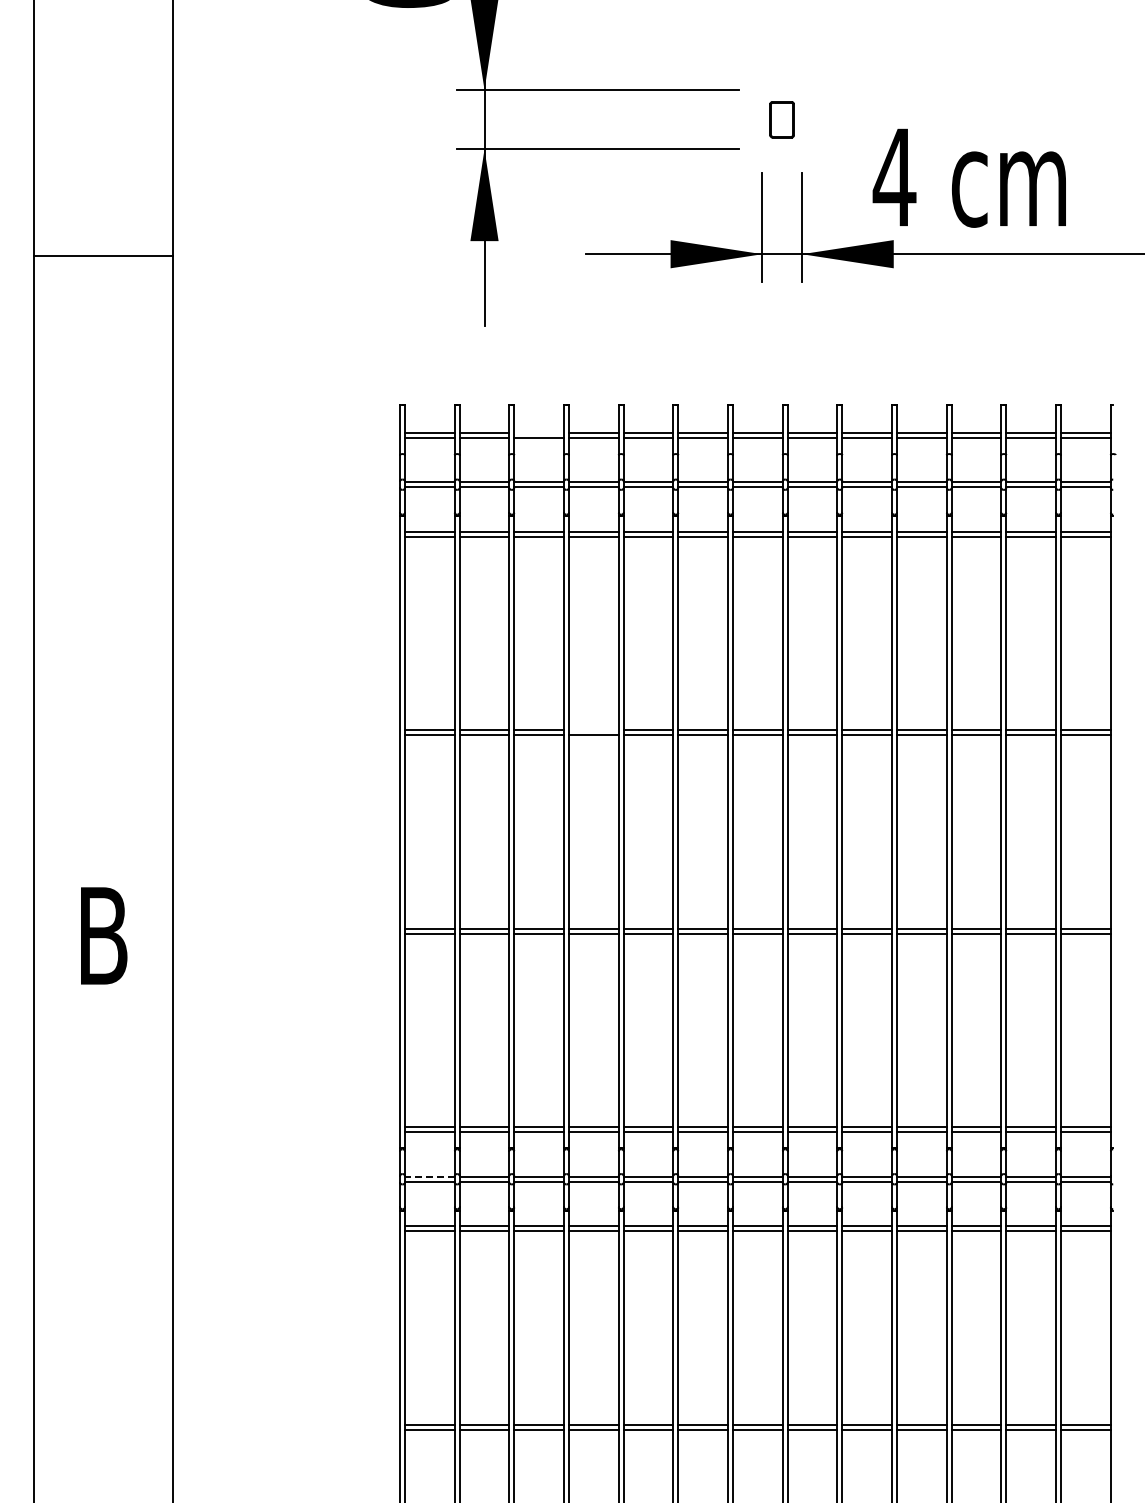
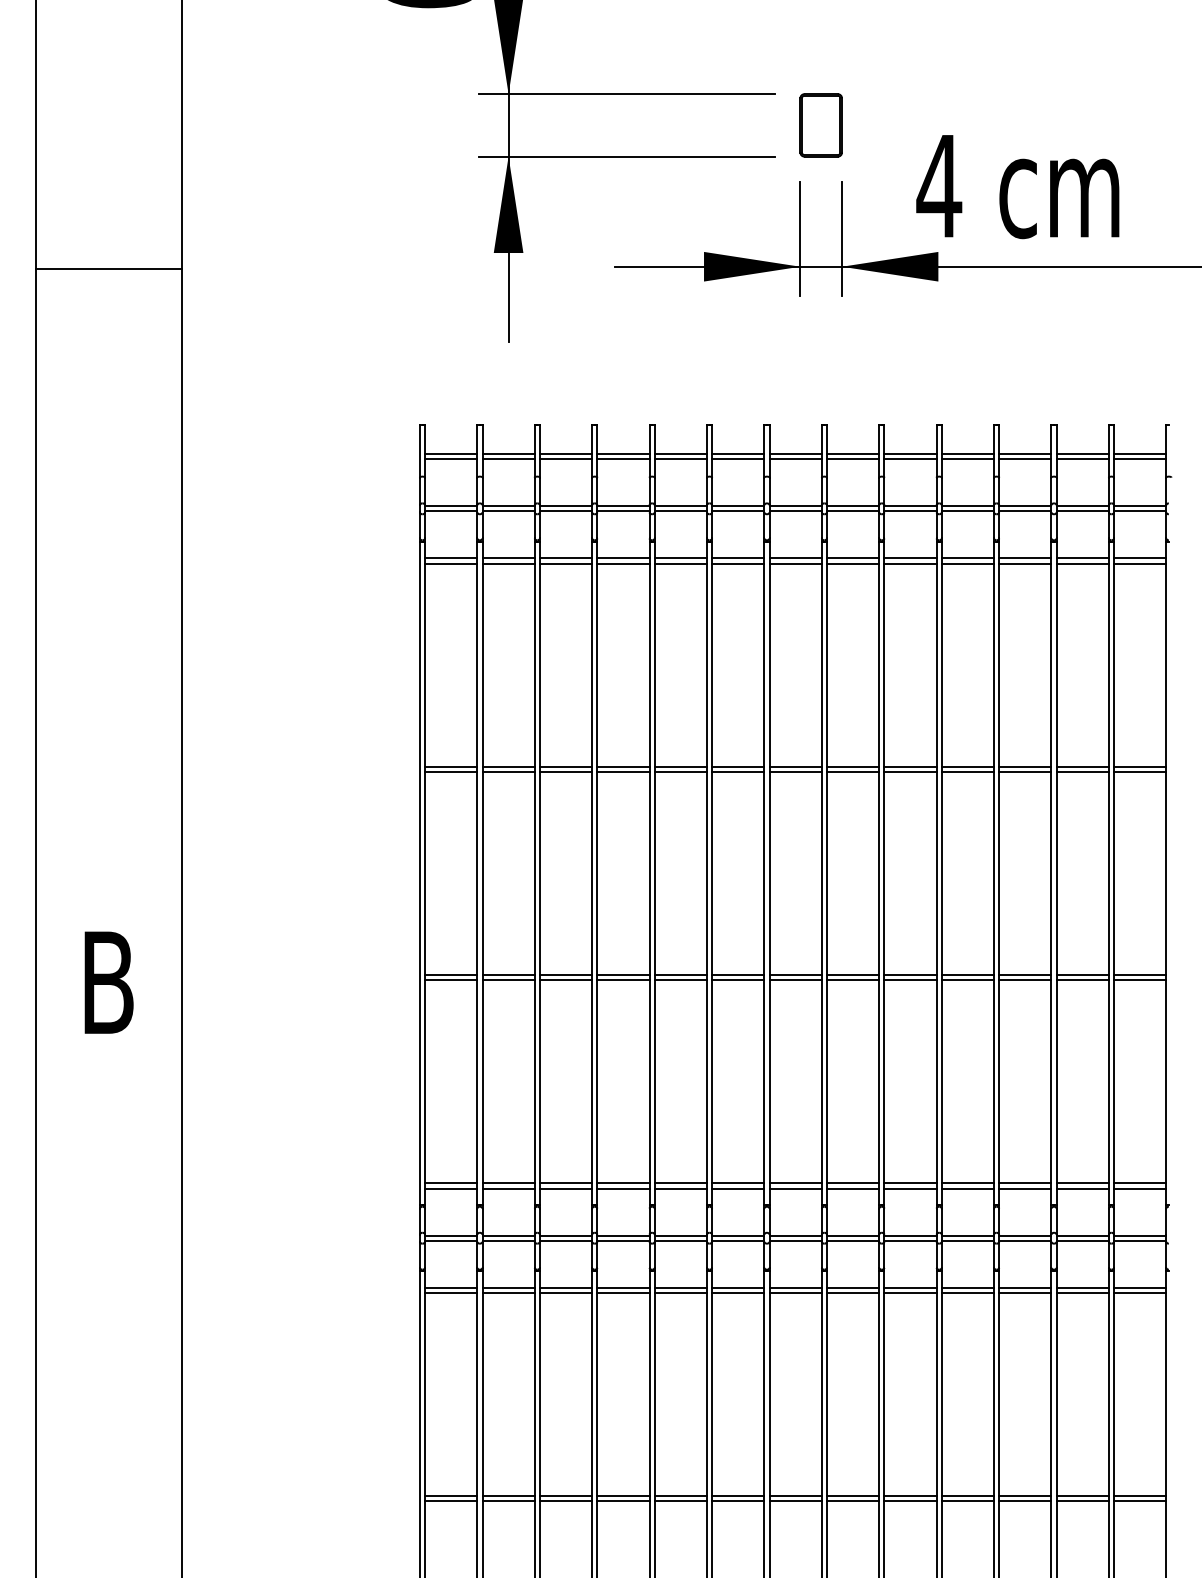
part: (781, 119) -> (820, 125), size x1.67
line: (539, 432) -> (566, 453), added
line: (593, 730) -> (623, 766), added
line: (429, 1176) -> (450, 1235), dashed -> solid

